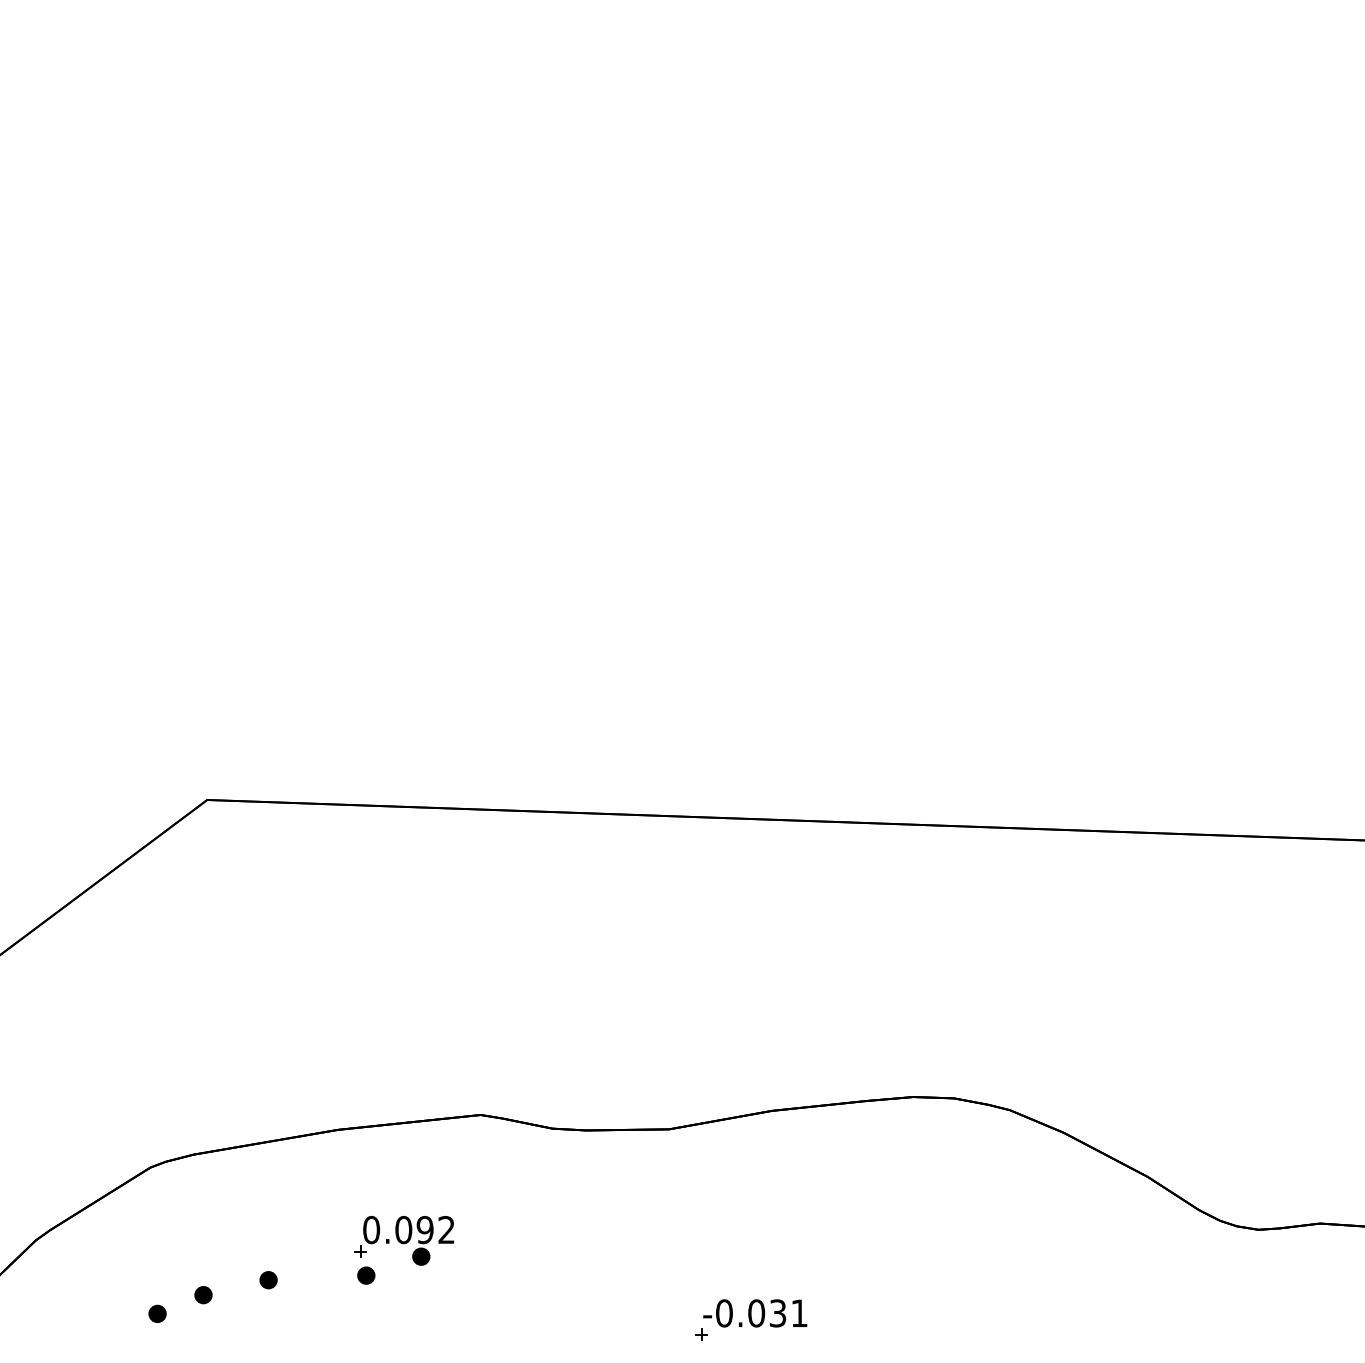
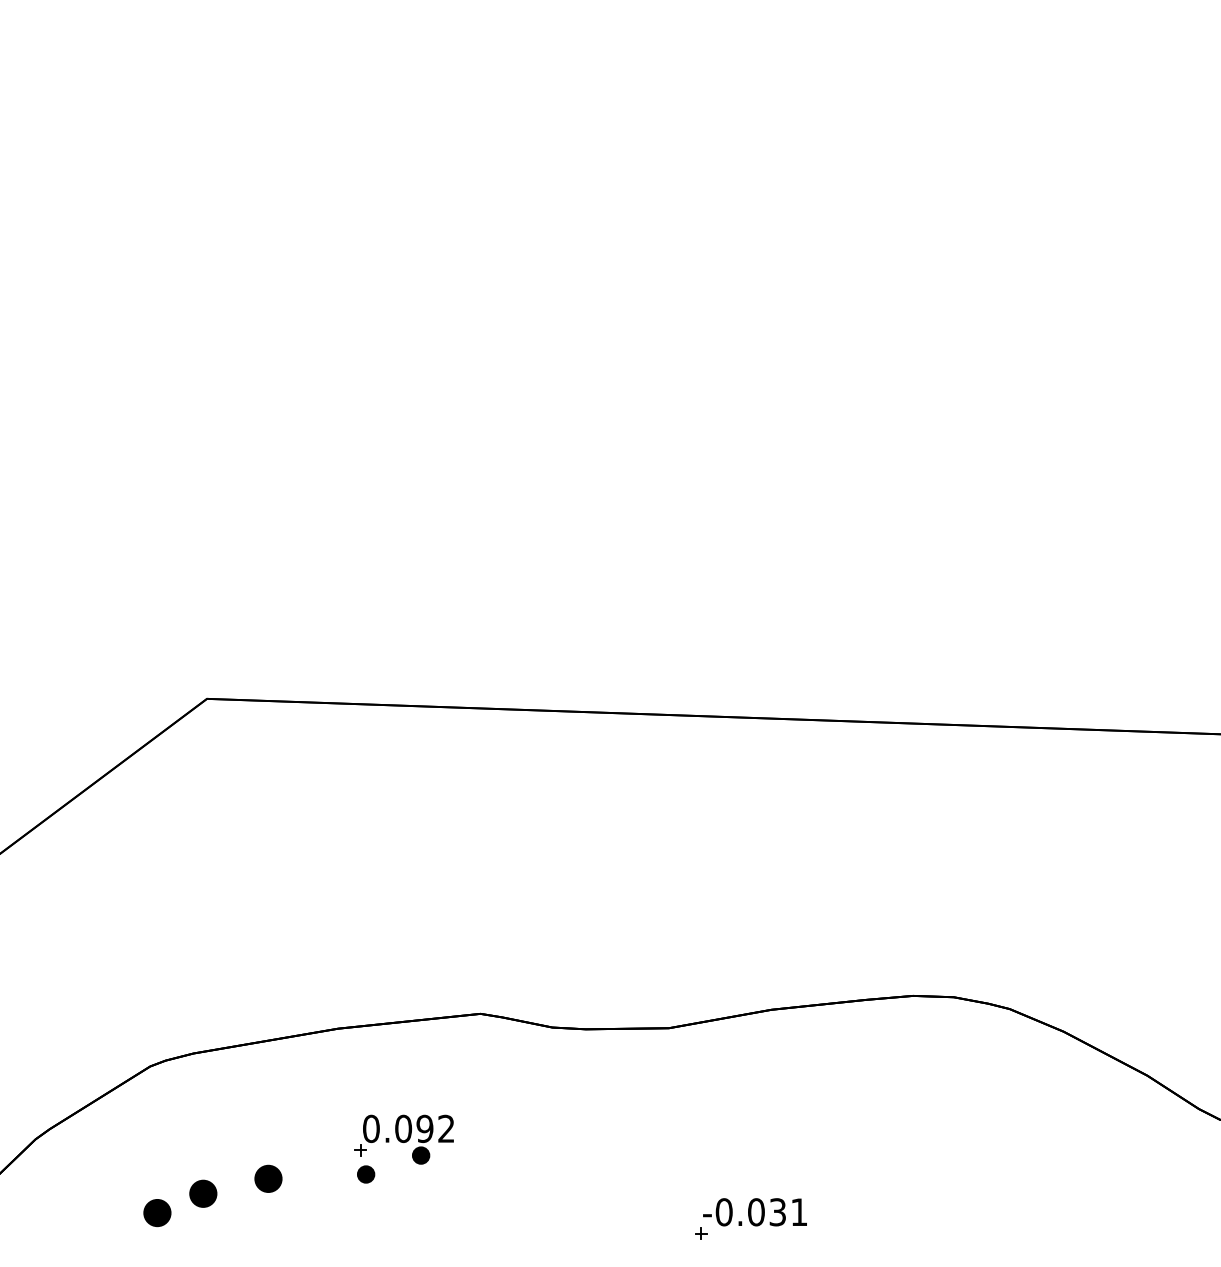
part: (268, 1280) -> (268, 1179), size x1.6
part: (203, 1295) -> (203, 1194), size x1.6
part: (157, 1313) -> (157, 1212), size x1.6

